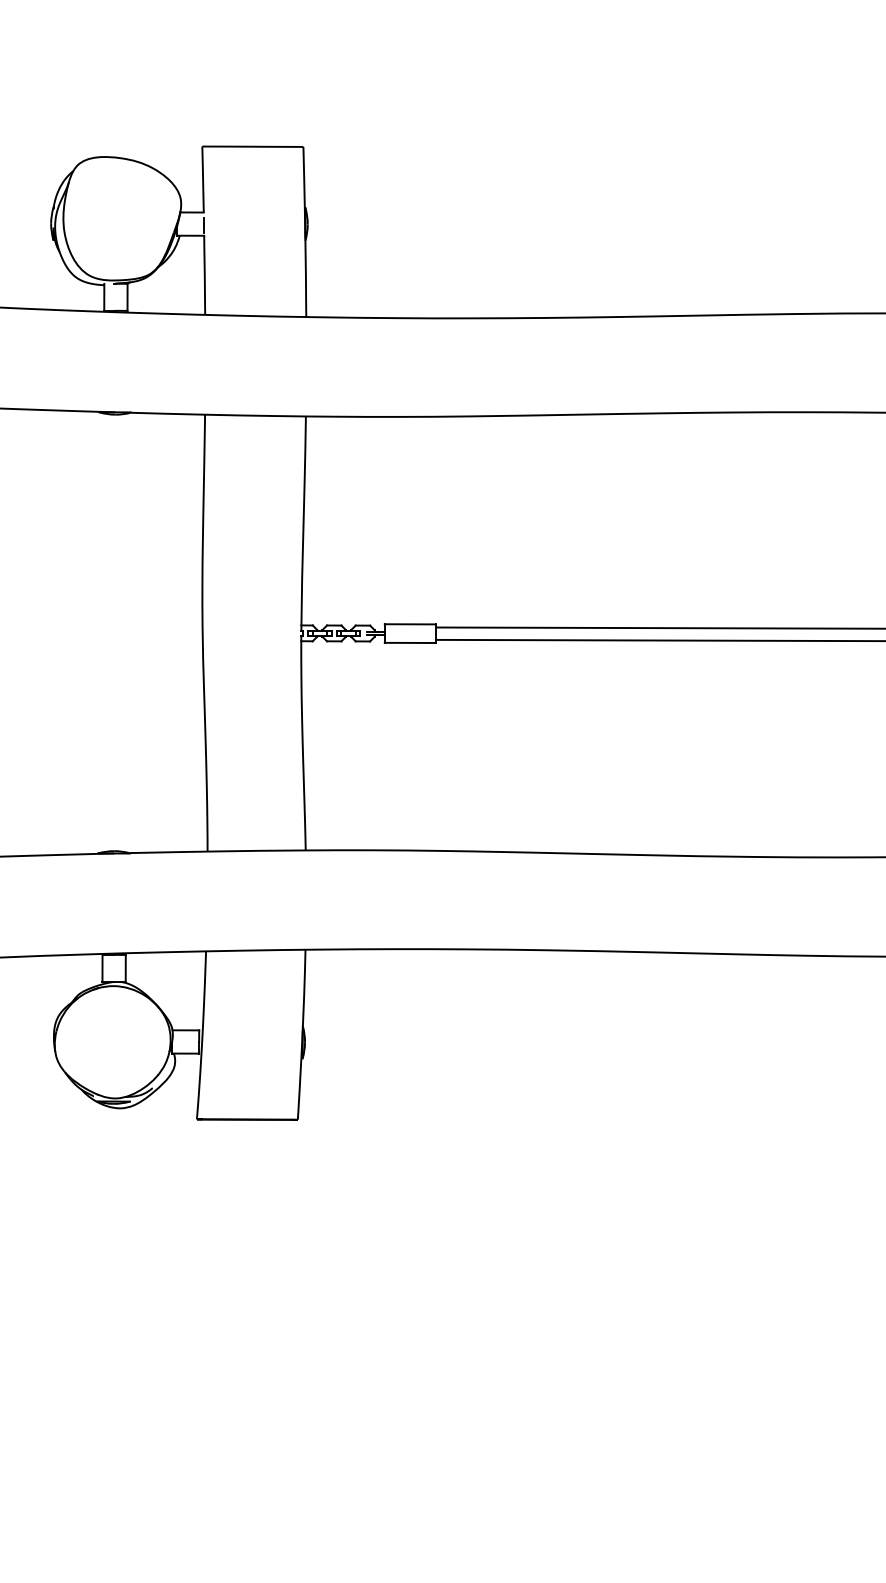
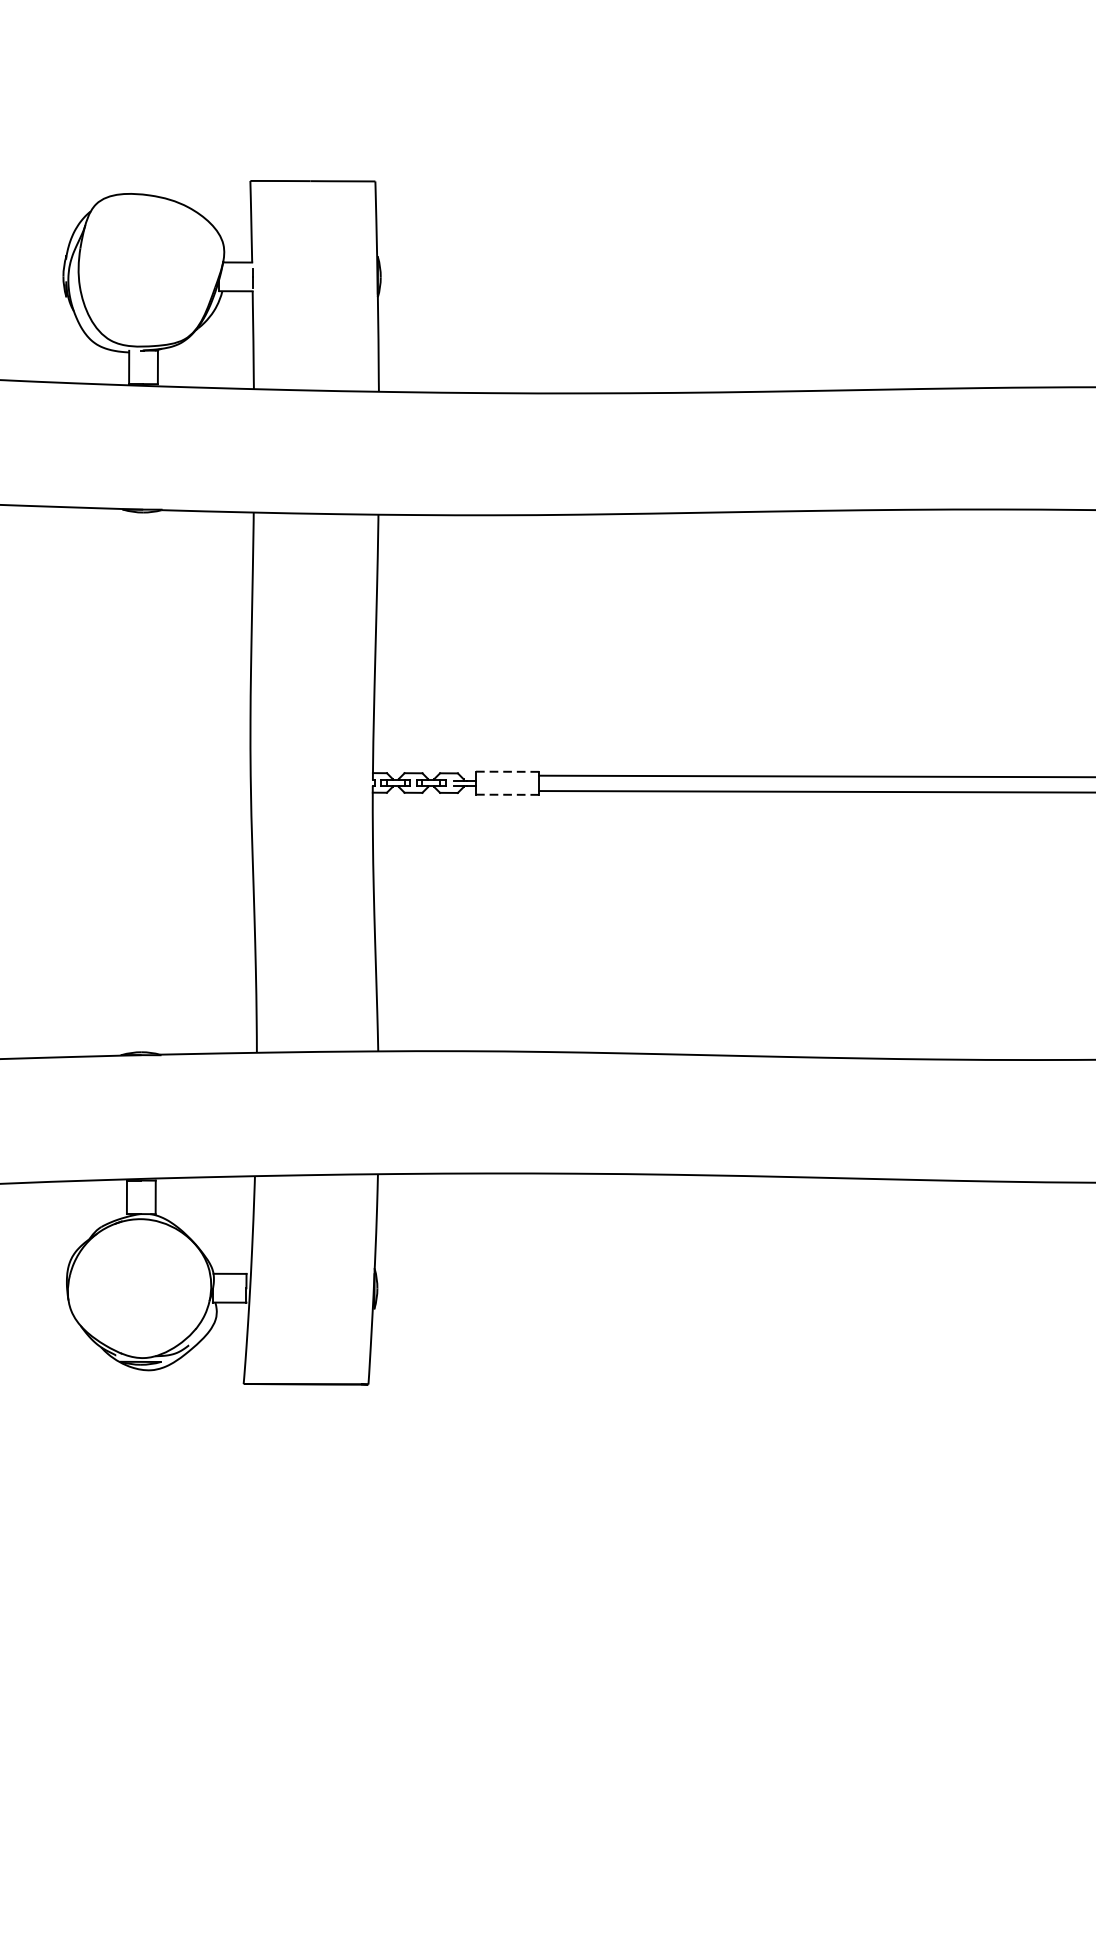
line: (410, 624) -> (507, 771), solid -> dashed
line: (410, 642) -> (507, 794), solid -> dashed

